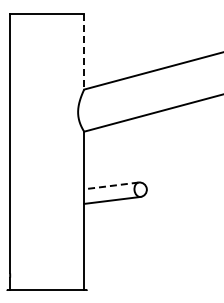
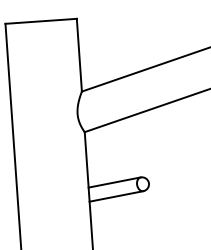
line: (84, 51) -> (79, 54), dashed -> solid
line: (110, 185) -> (113, 182), dashed -> solid

